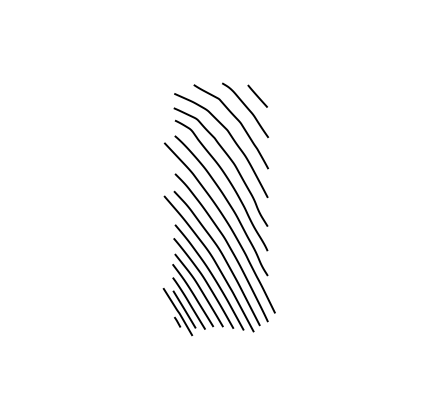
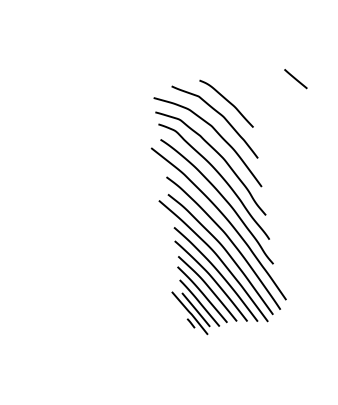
line: (257, 95) -> (295, 78), moved

